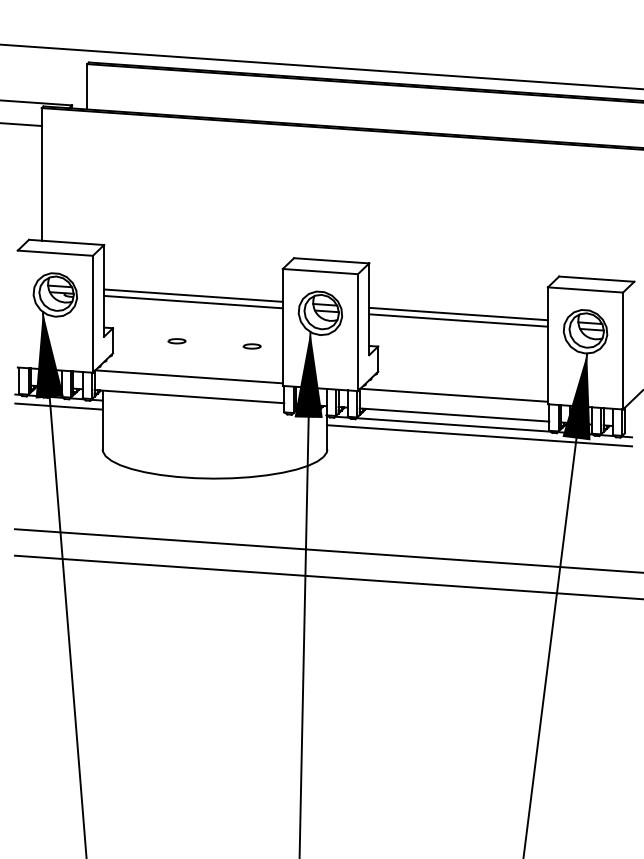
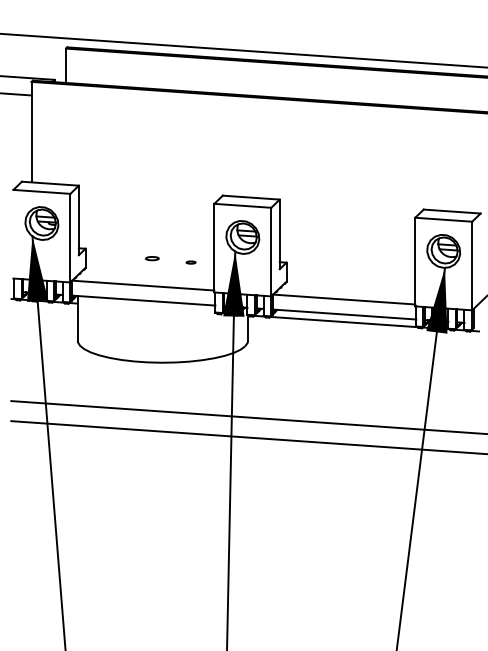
line: (193, 295) -> (146, 223), removed
line: (193, 301) -> (146, 228), removed
line: (458, 313) -> (347, 237), removed
line: (458, 320) -> (347, 242), removed
part: (176, 341) -> (151, 258), moved
part: (251, 346) -> (190, 262), size x0.7
line: (58, 406) -> (44, 308), removed
line: (479, 435) -> (363, 330), removed

